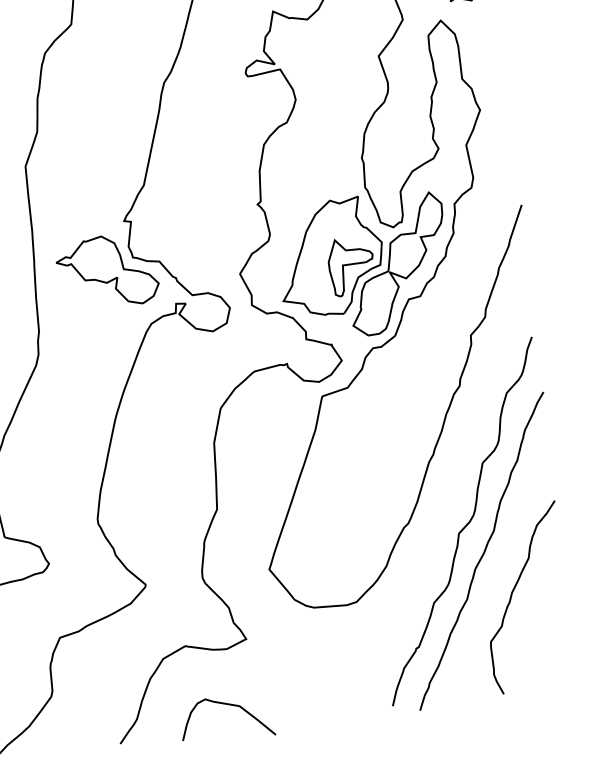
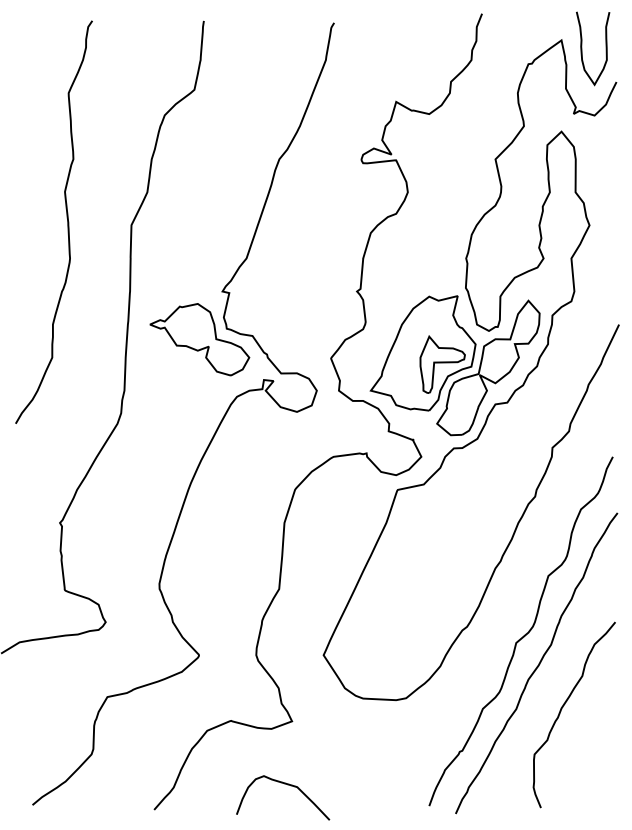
curve: (229, 705) -> (287, 785), moved

